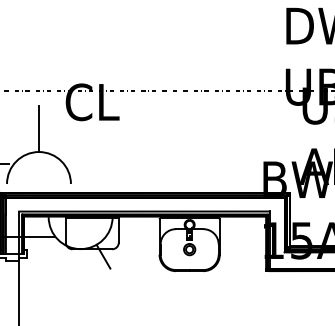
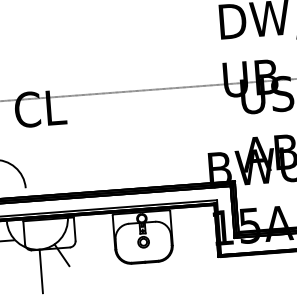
line: (80, 271) -> (41, 270), added

